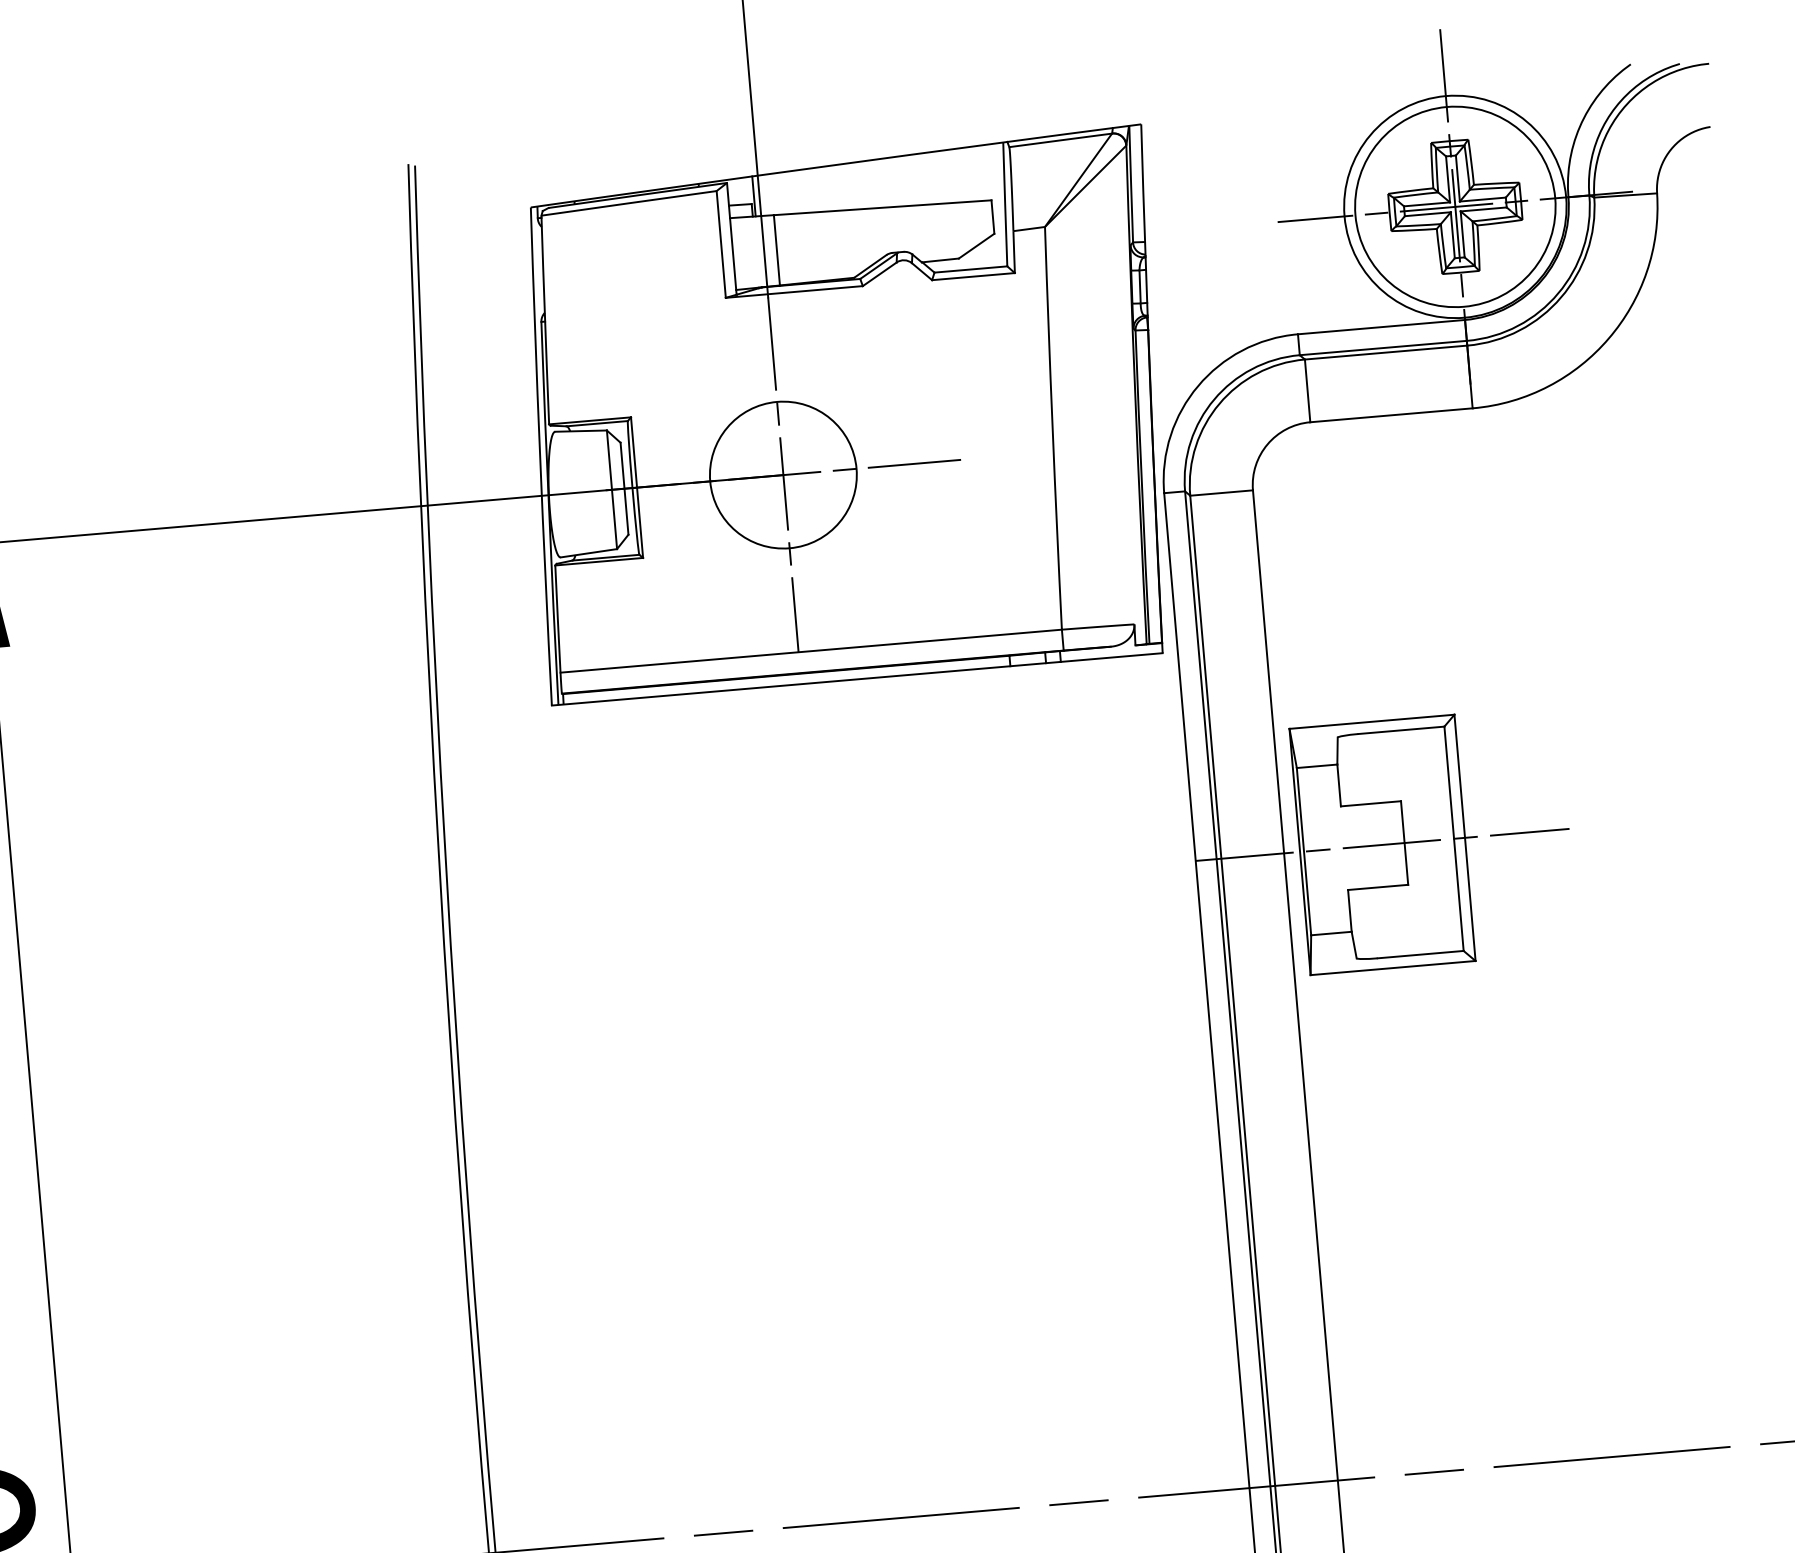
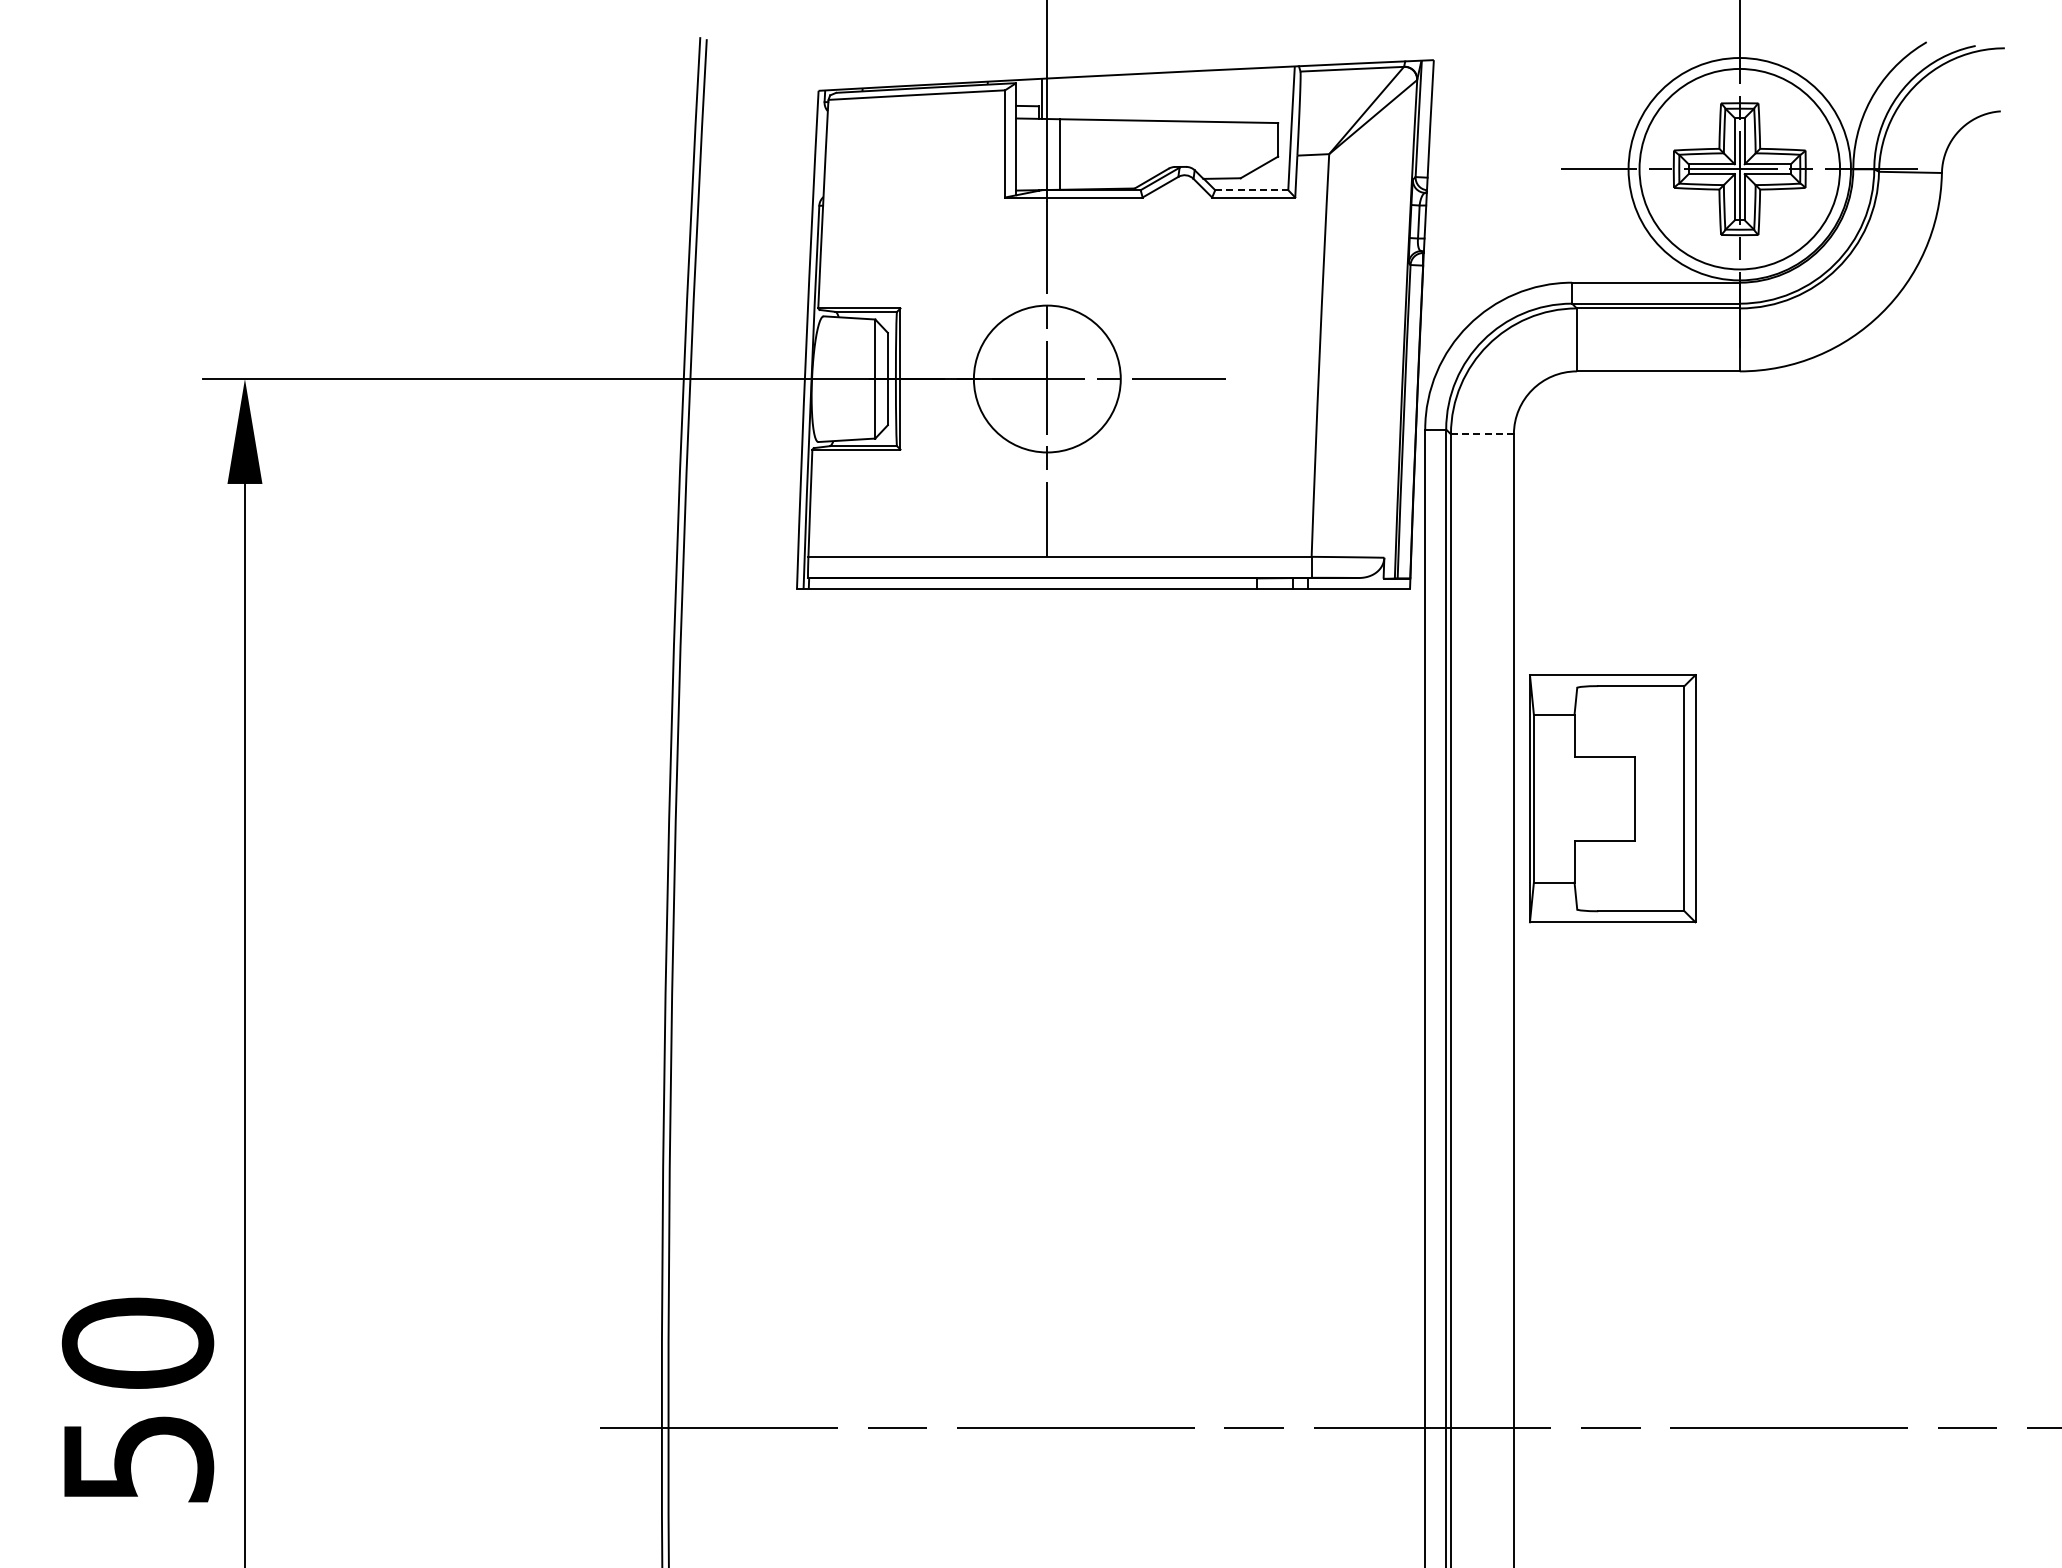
line: (970, 269) -> (1251, 190), solid -> dashed
line: (1220, 493) -> (1481, 434), solid -> dashed
line: (1382, 844) -> (1612, 798), removed

